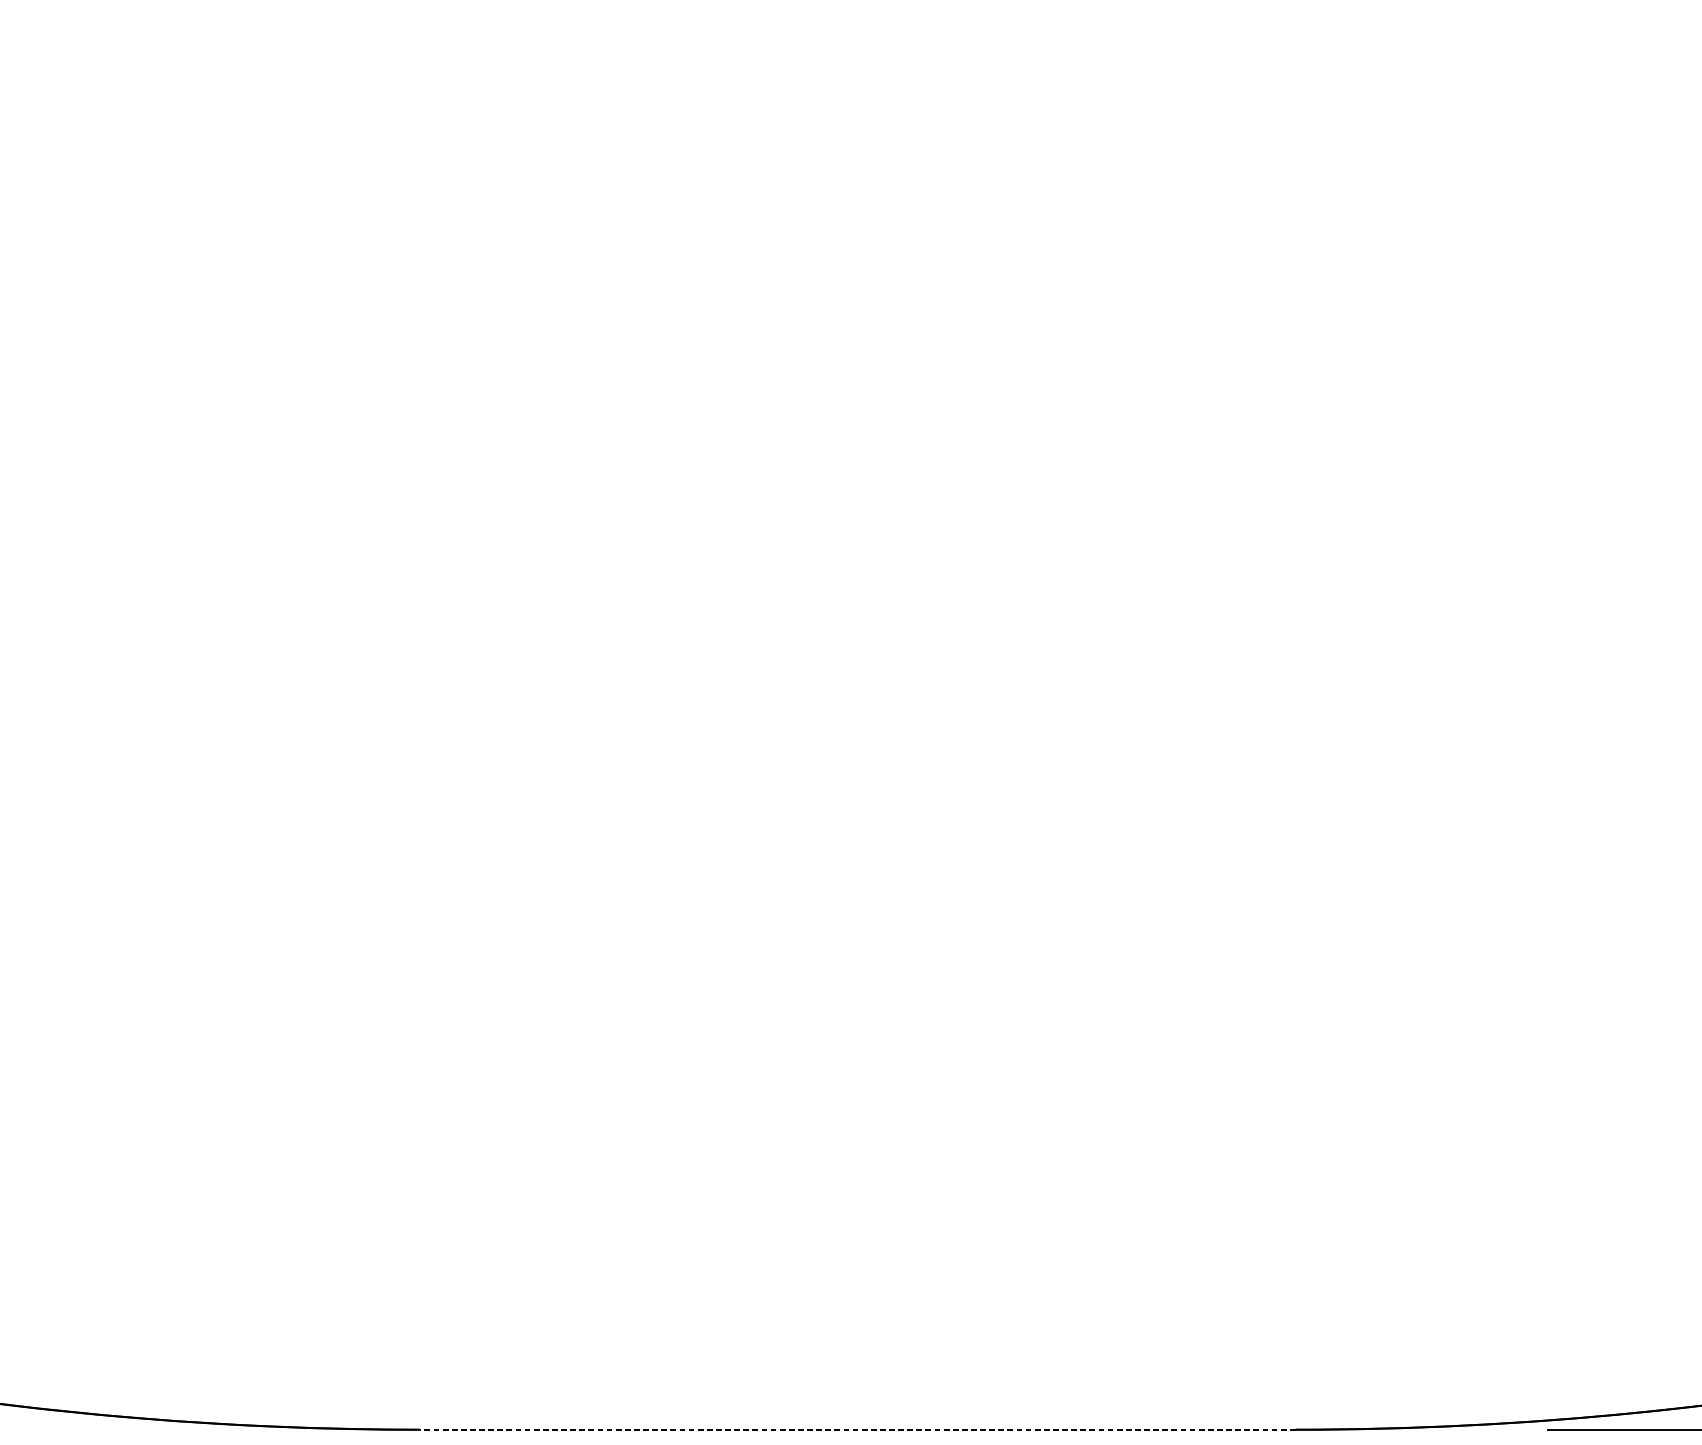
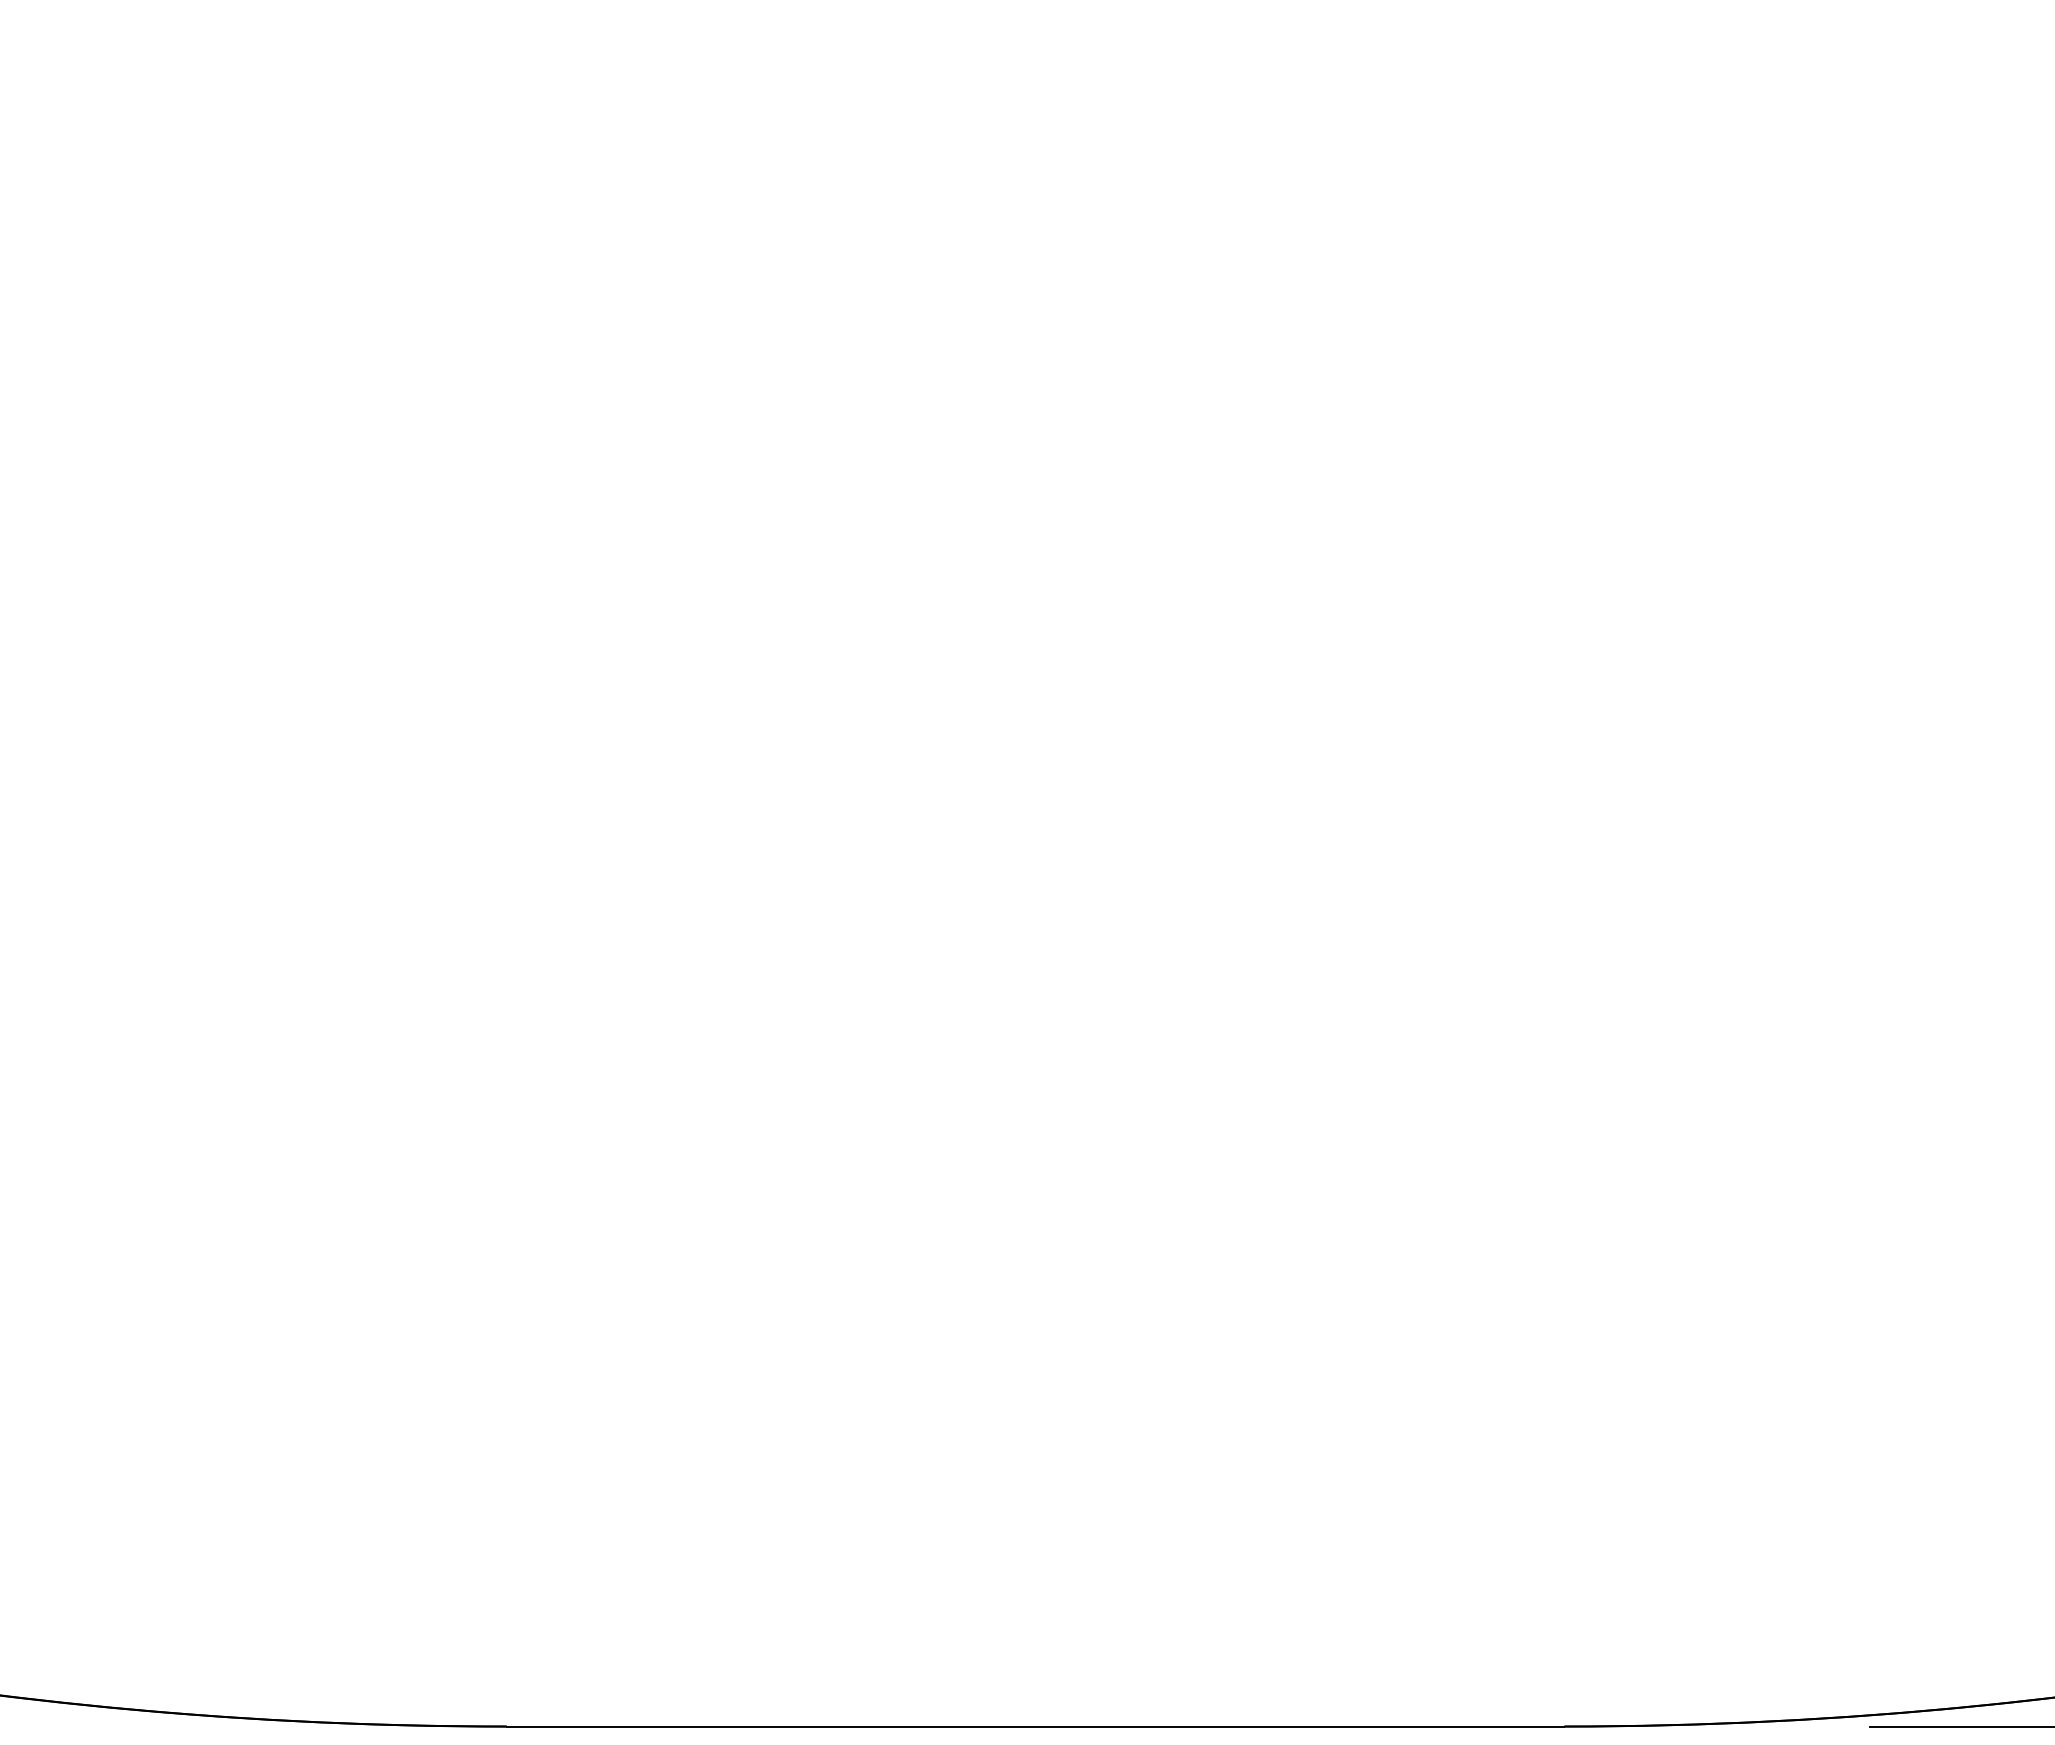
line: (857, 1429) -> (1035, 1726), dashed -> solid

